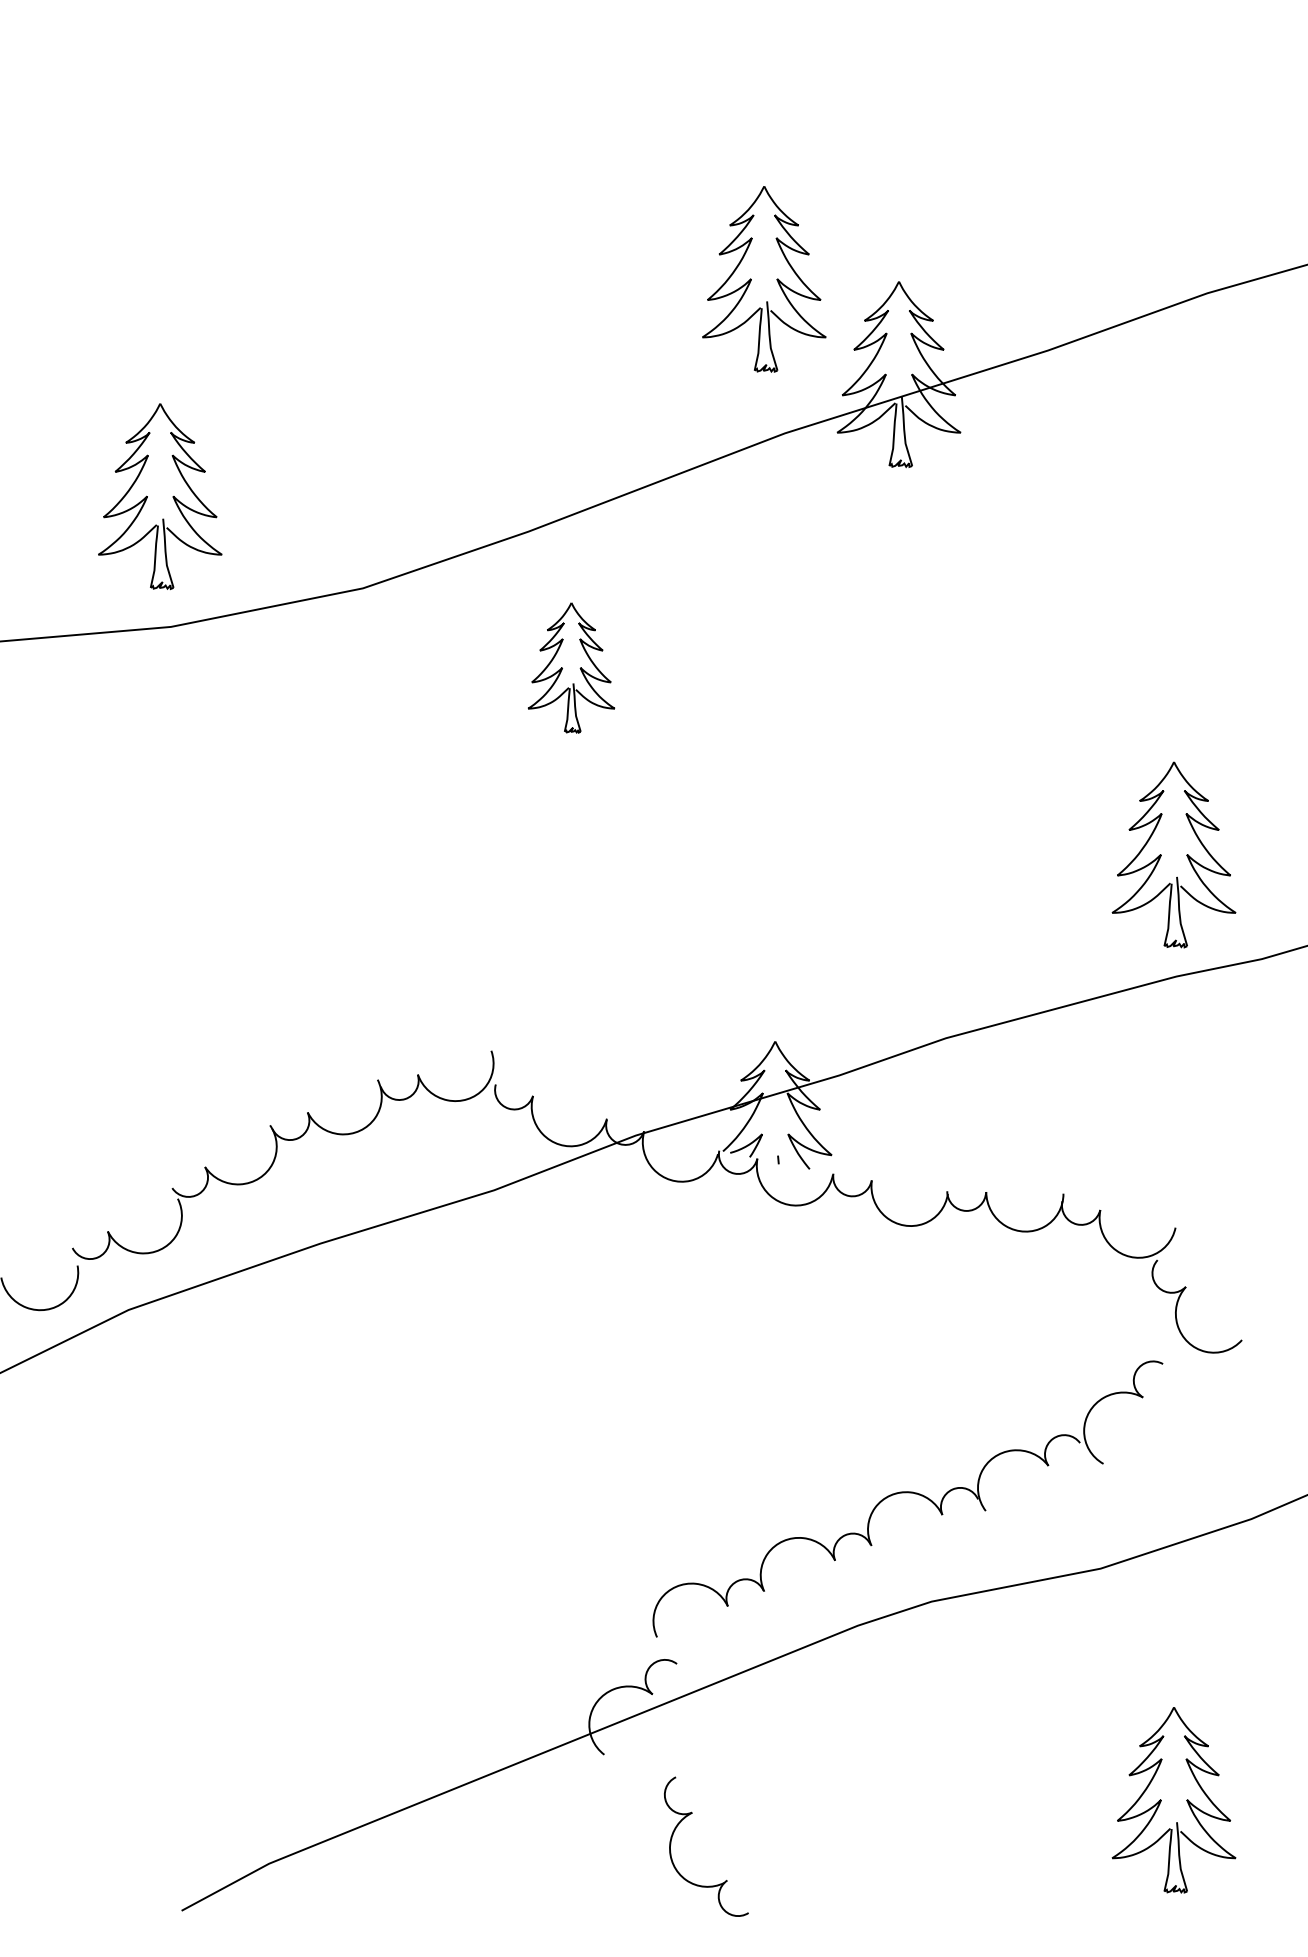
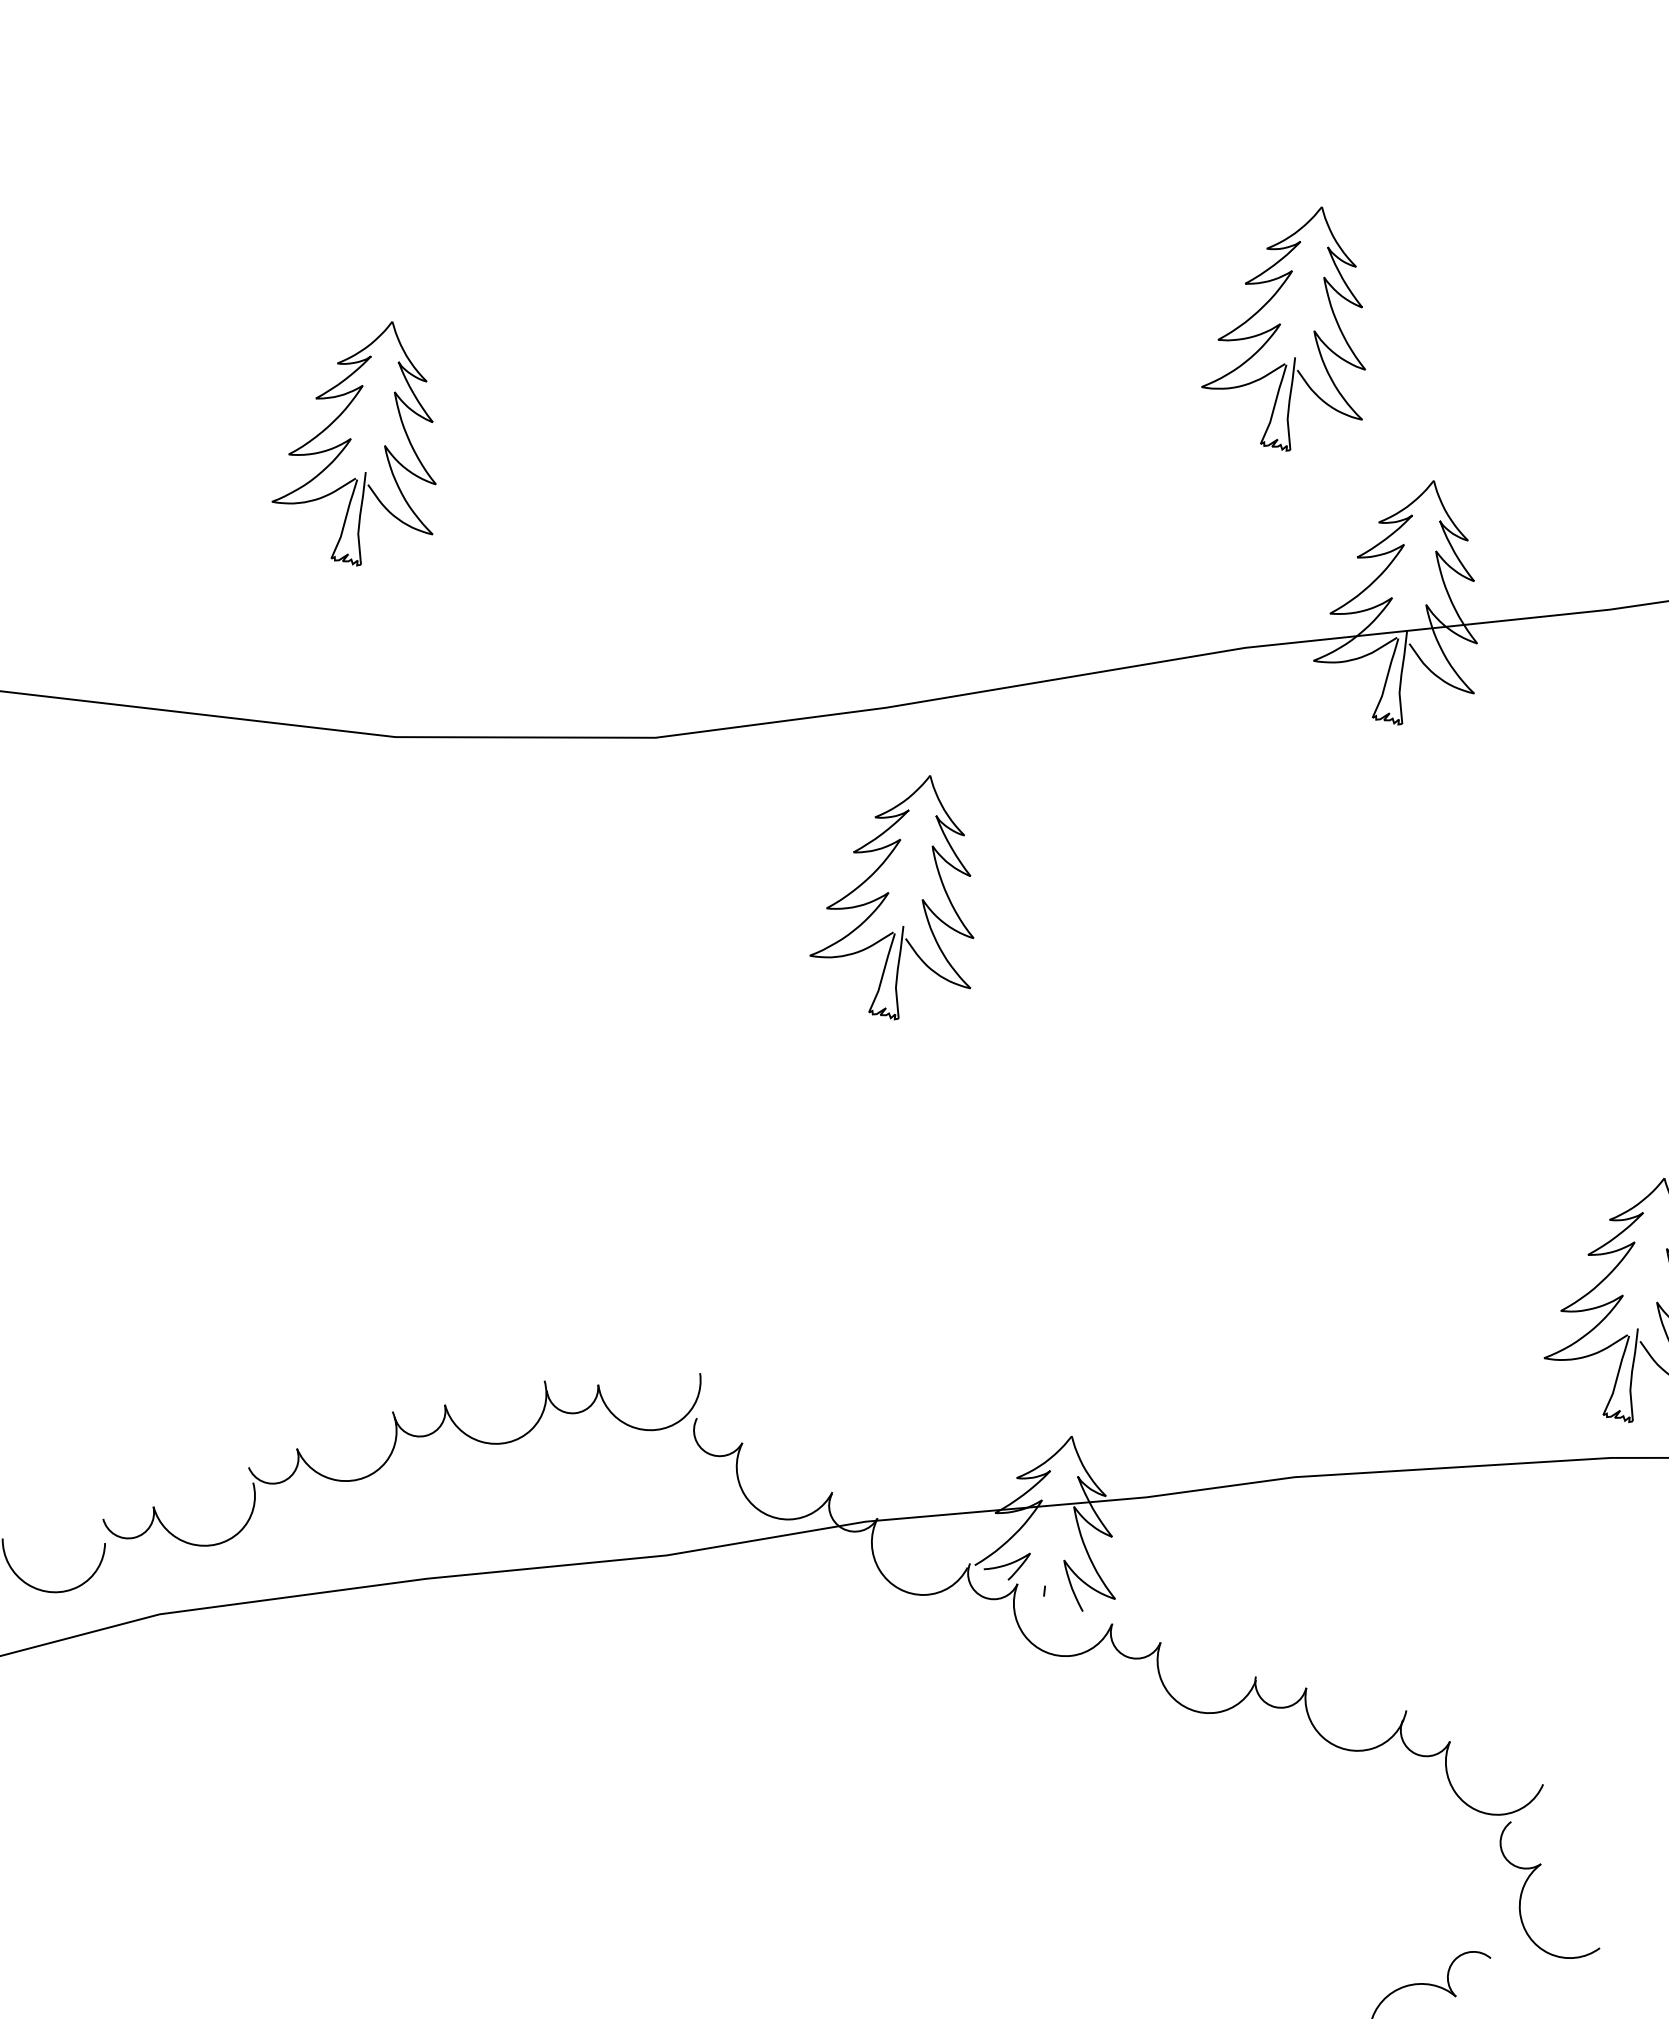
part: (776, 279) -> (1313, 331), moved
part: (172, 496) -> (383, 445), moved
part: (571, 667) -> (905, 895), size x1.43

